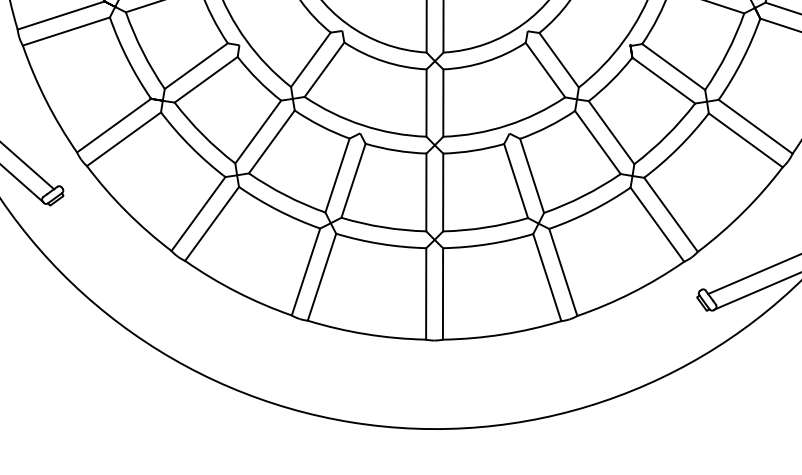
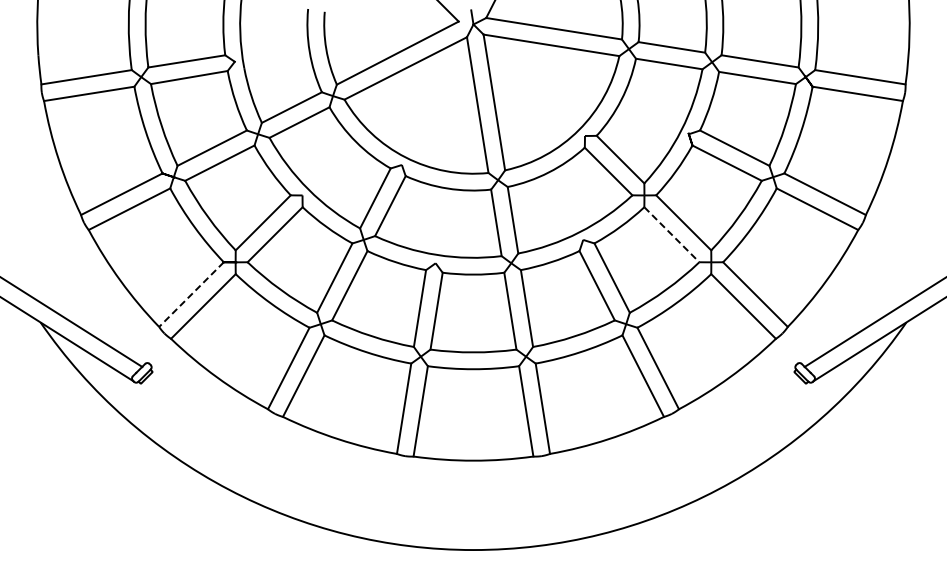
line: (114, 125) -> (191, 294), solid -> dashed
line: (597, 142) -> (671, 234), solid -> dashed

